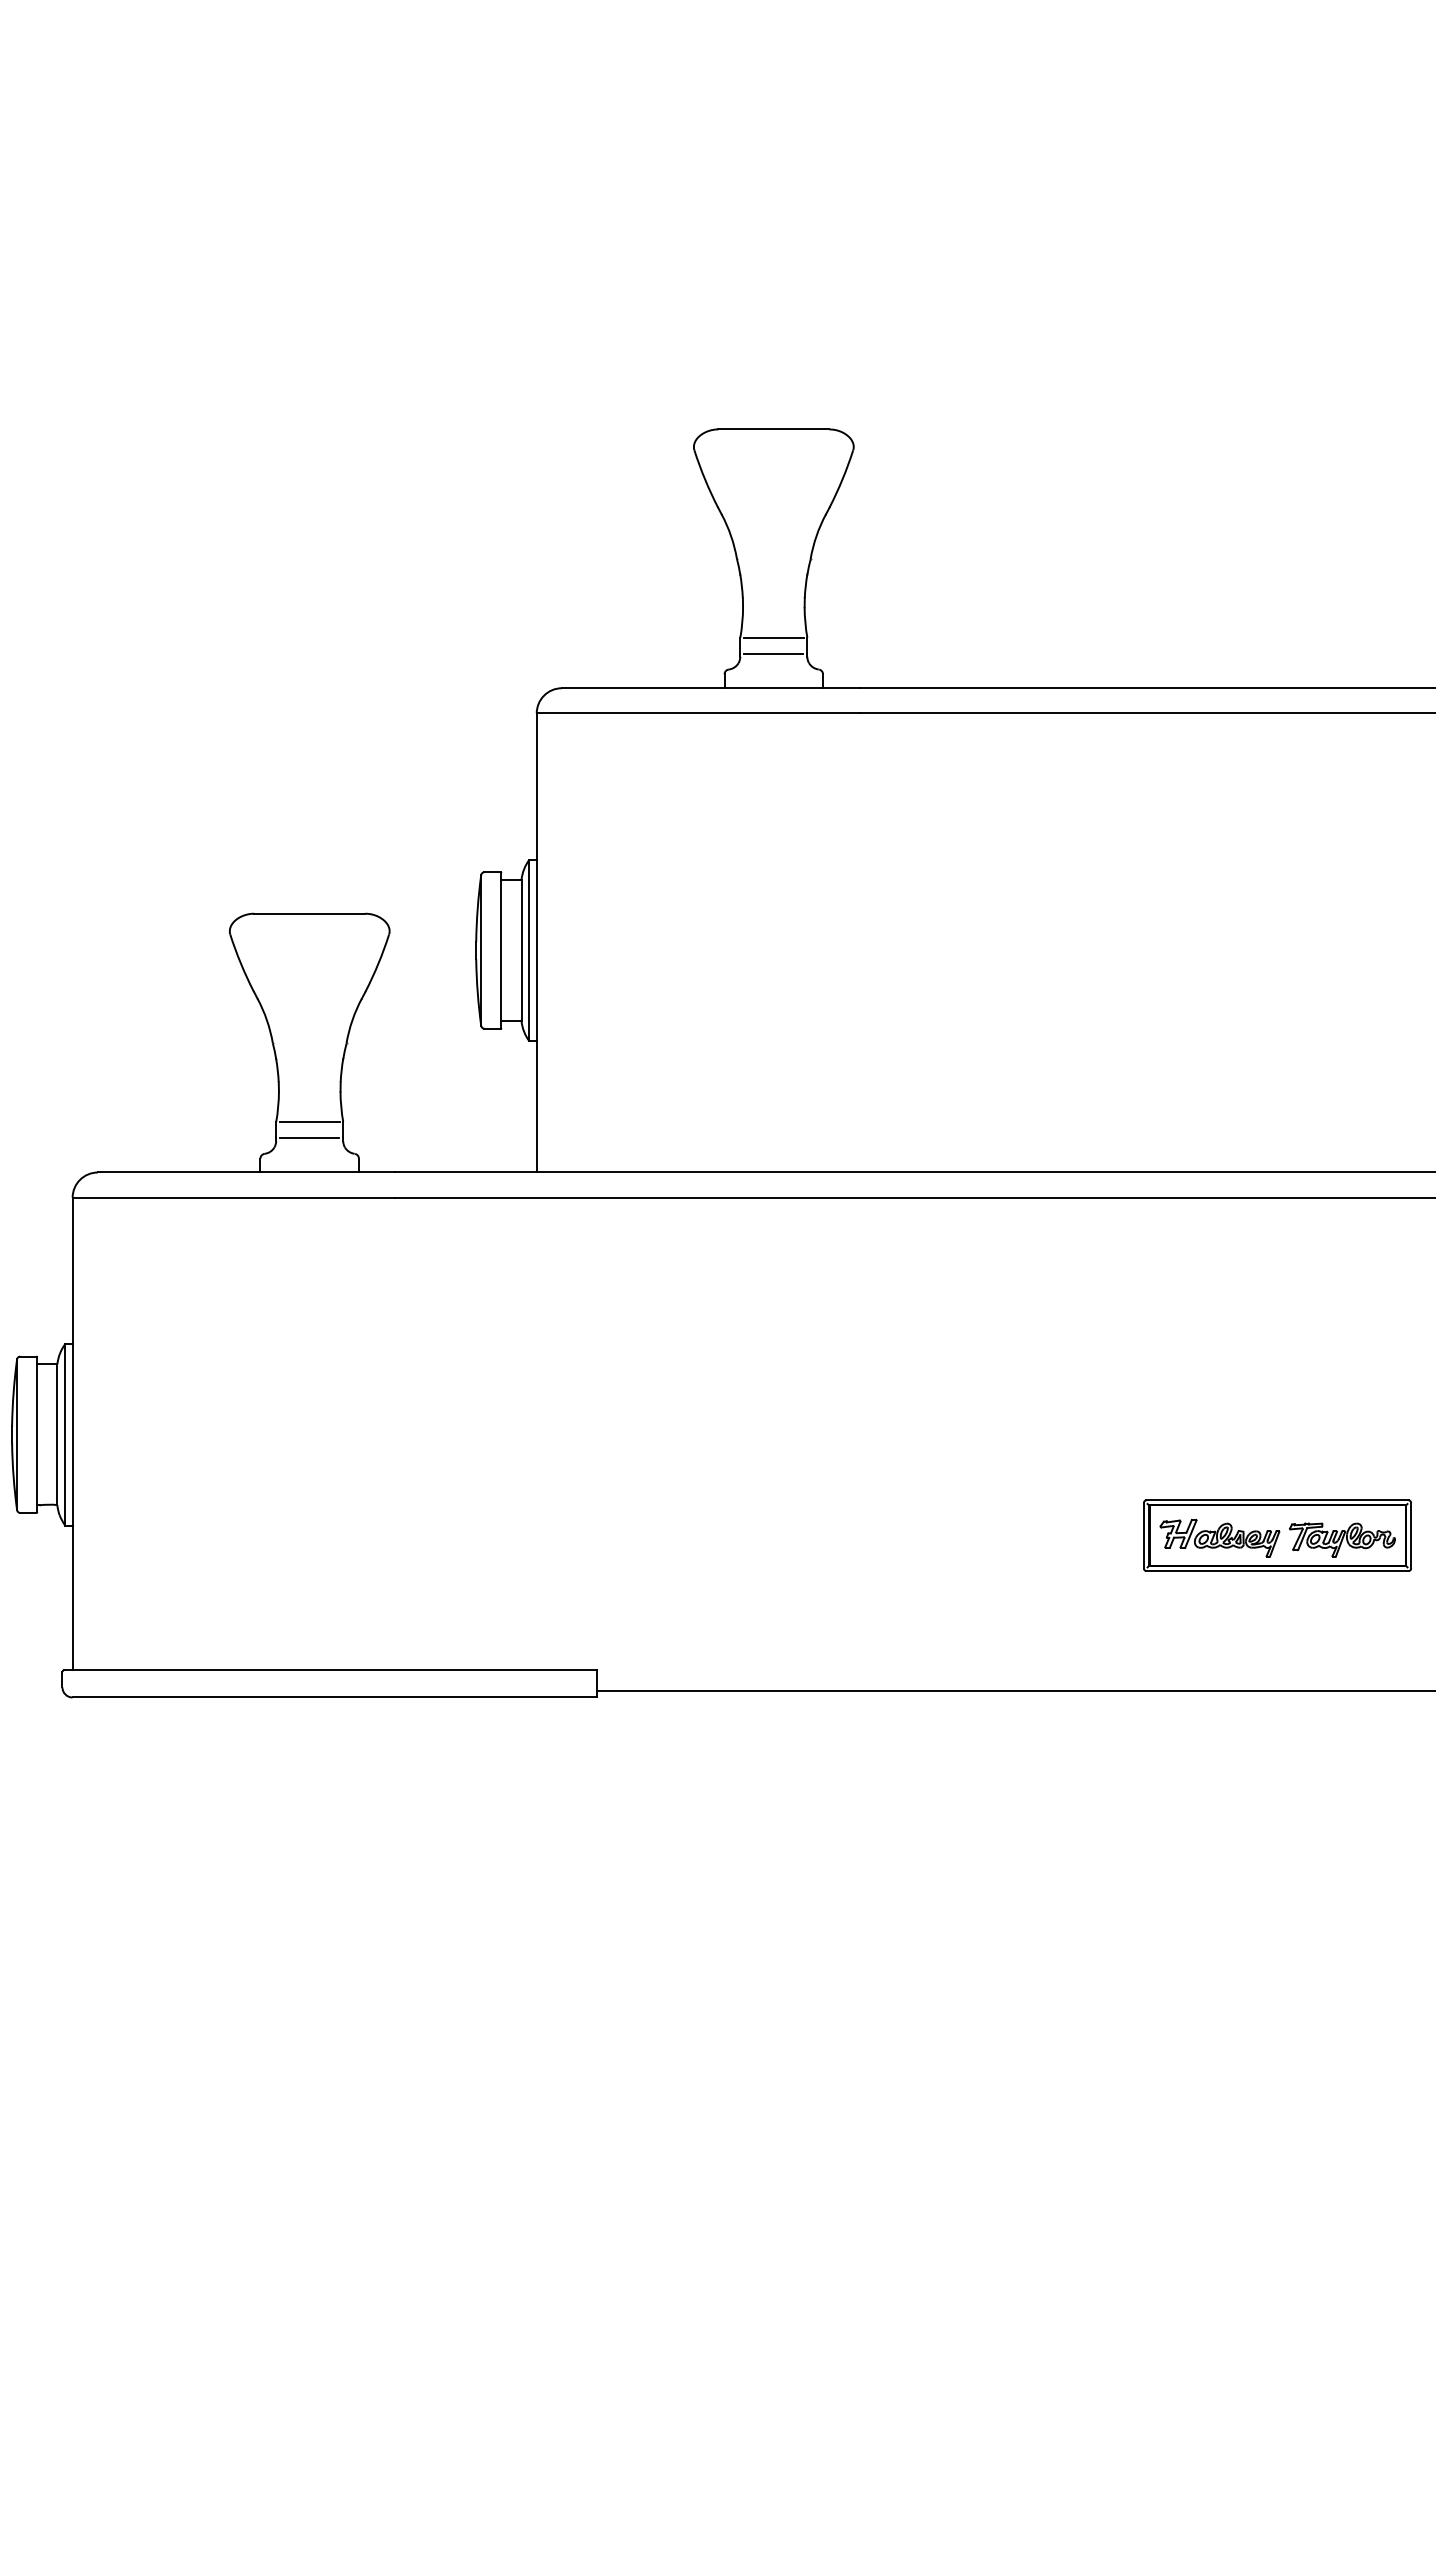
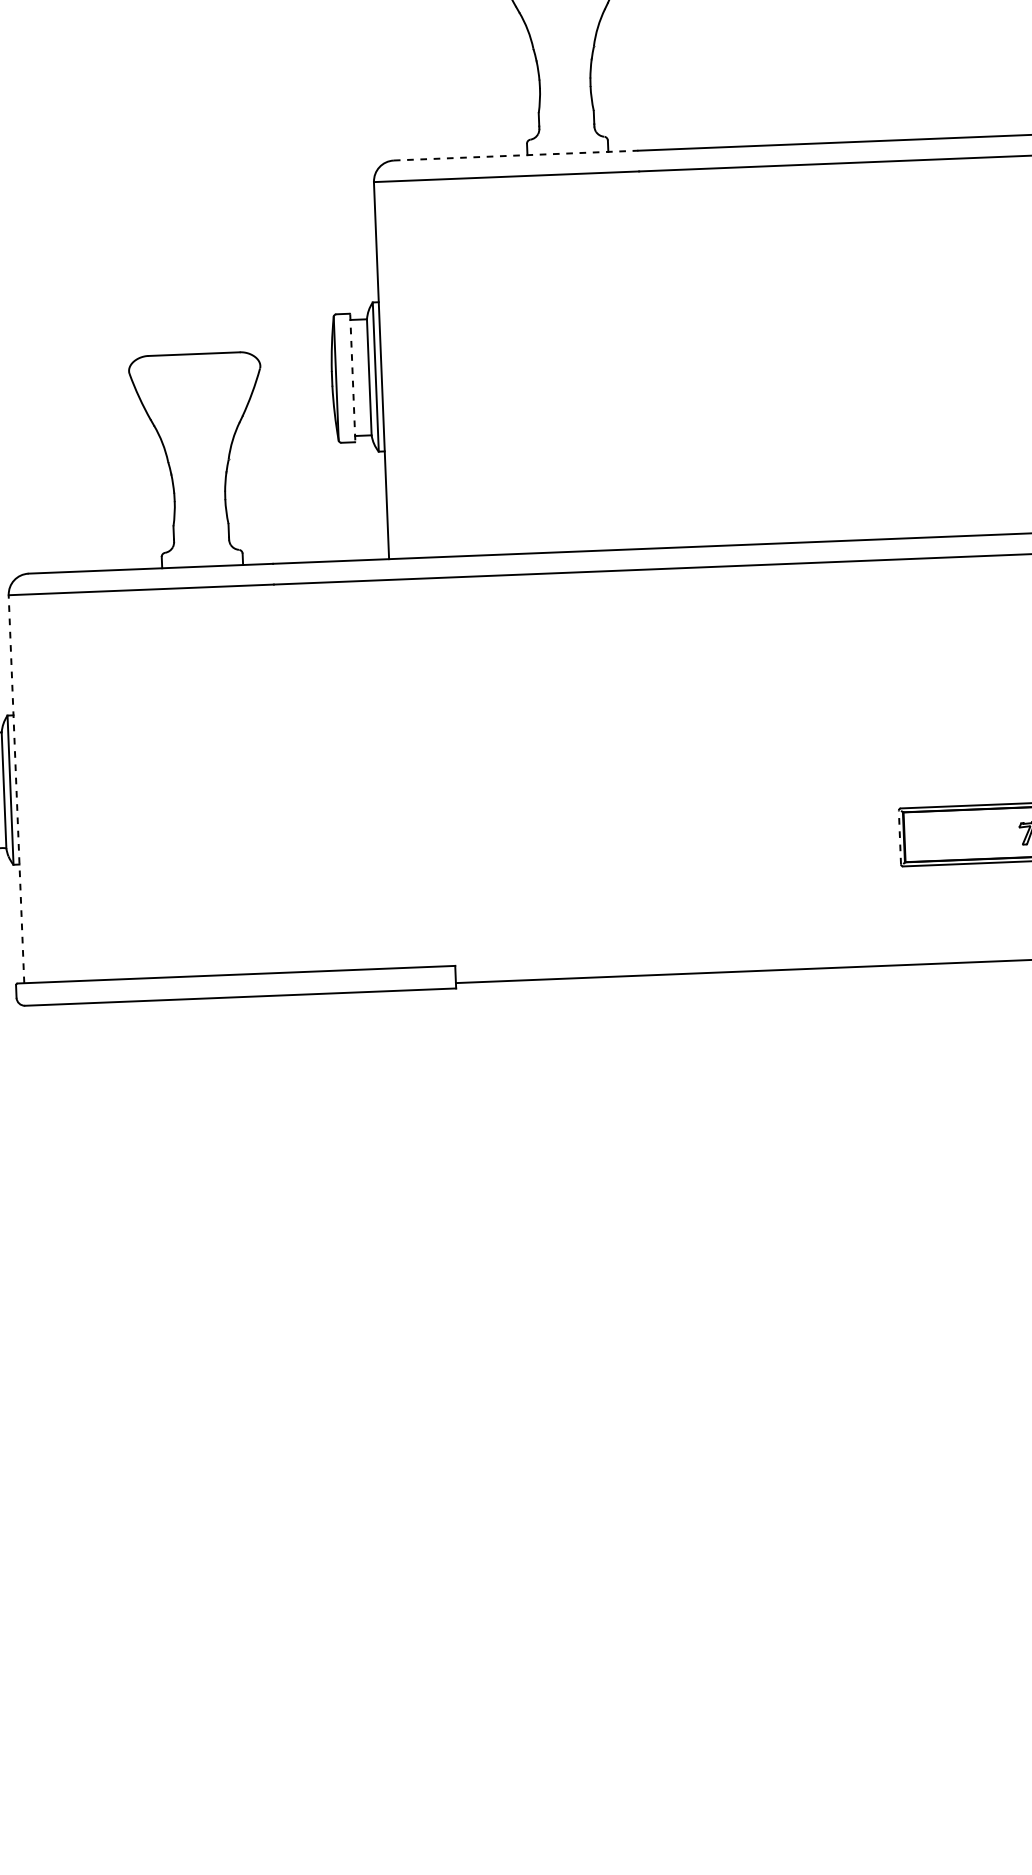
line: (773, 637) -> (565, 111), removed
line: (773, 653) -> (566, 125), removed
line: (710, 688) -> (515, 155), solid -> dashed
line: (501, 950) -> (352, 378), solid -> dashed
line: (309, 1122) -> (200, 525), removed
line: (309, 1138) -> (201, 538), removed
line: (72, 1433) -> (16, 788), solid -> dashed
line: (1143, 1535) -> (899, 837), solid -> dashed
part: (1219, 1537) -> (962, 836), removed

